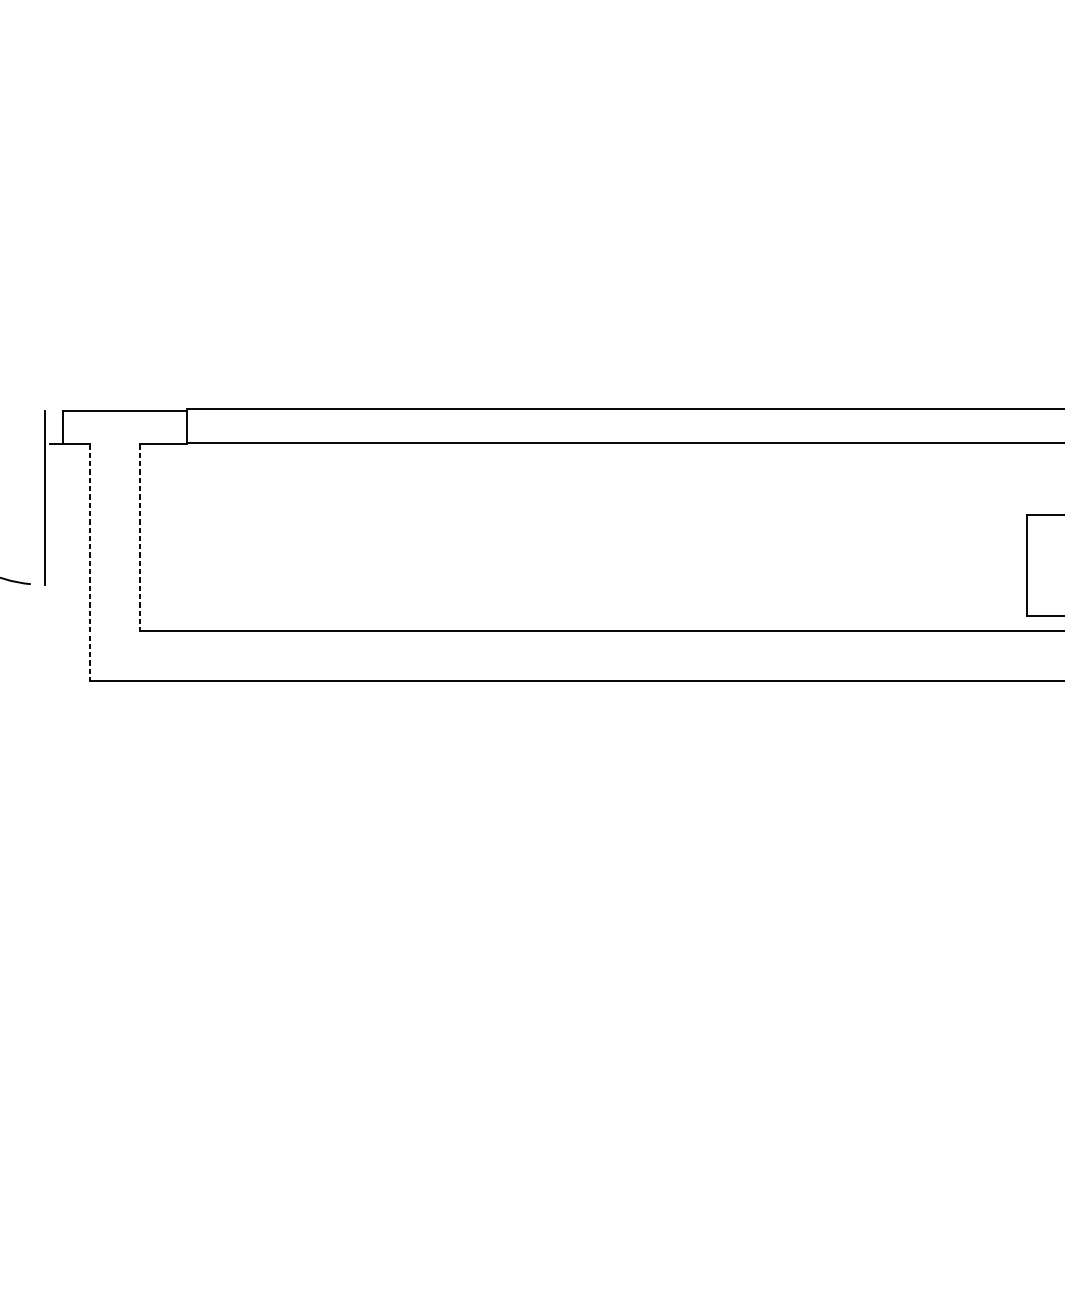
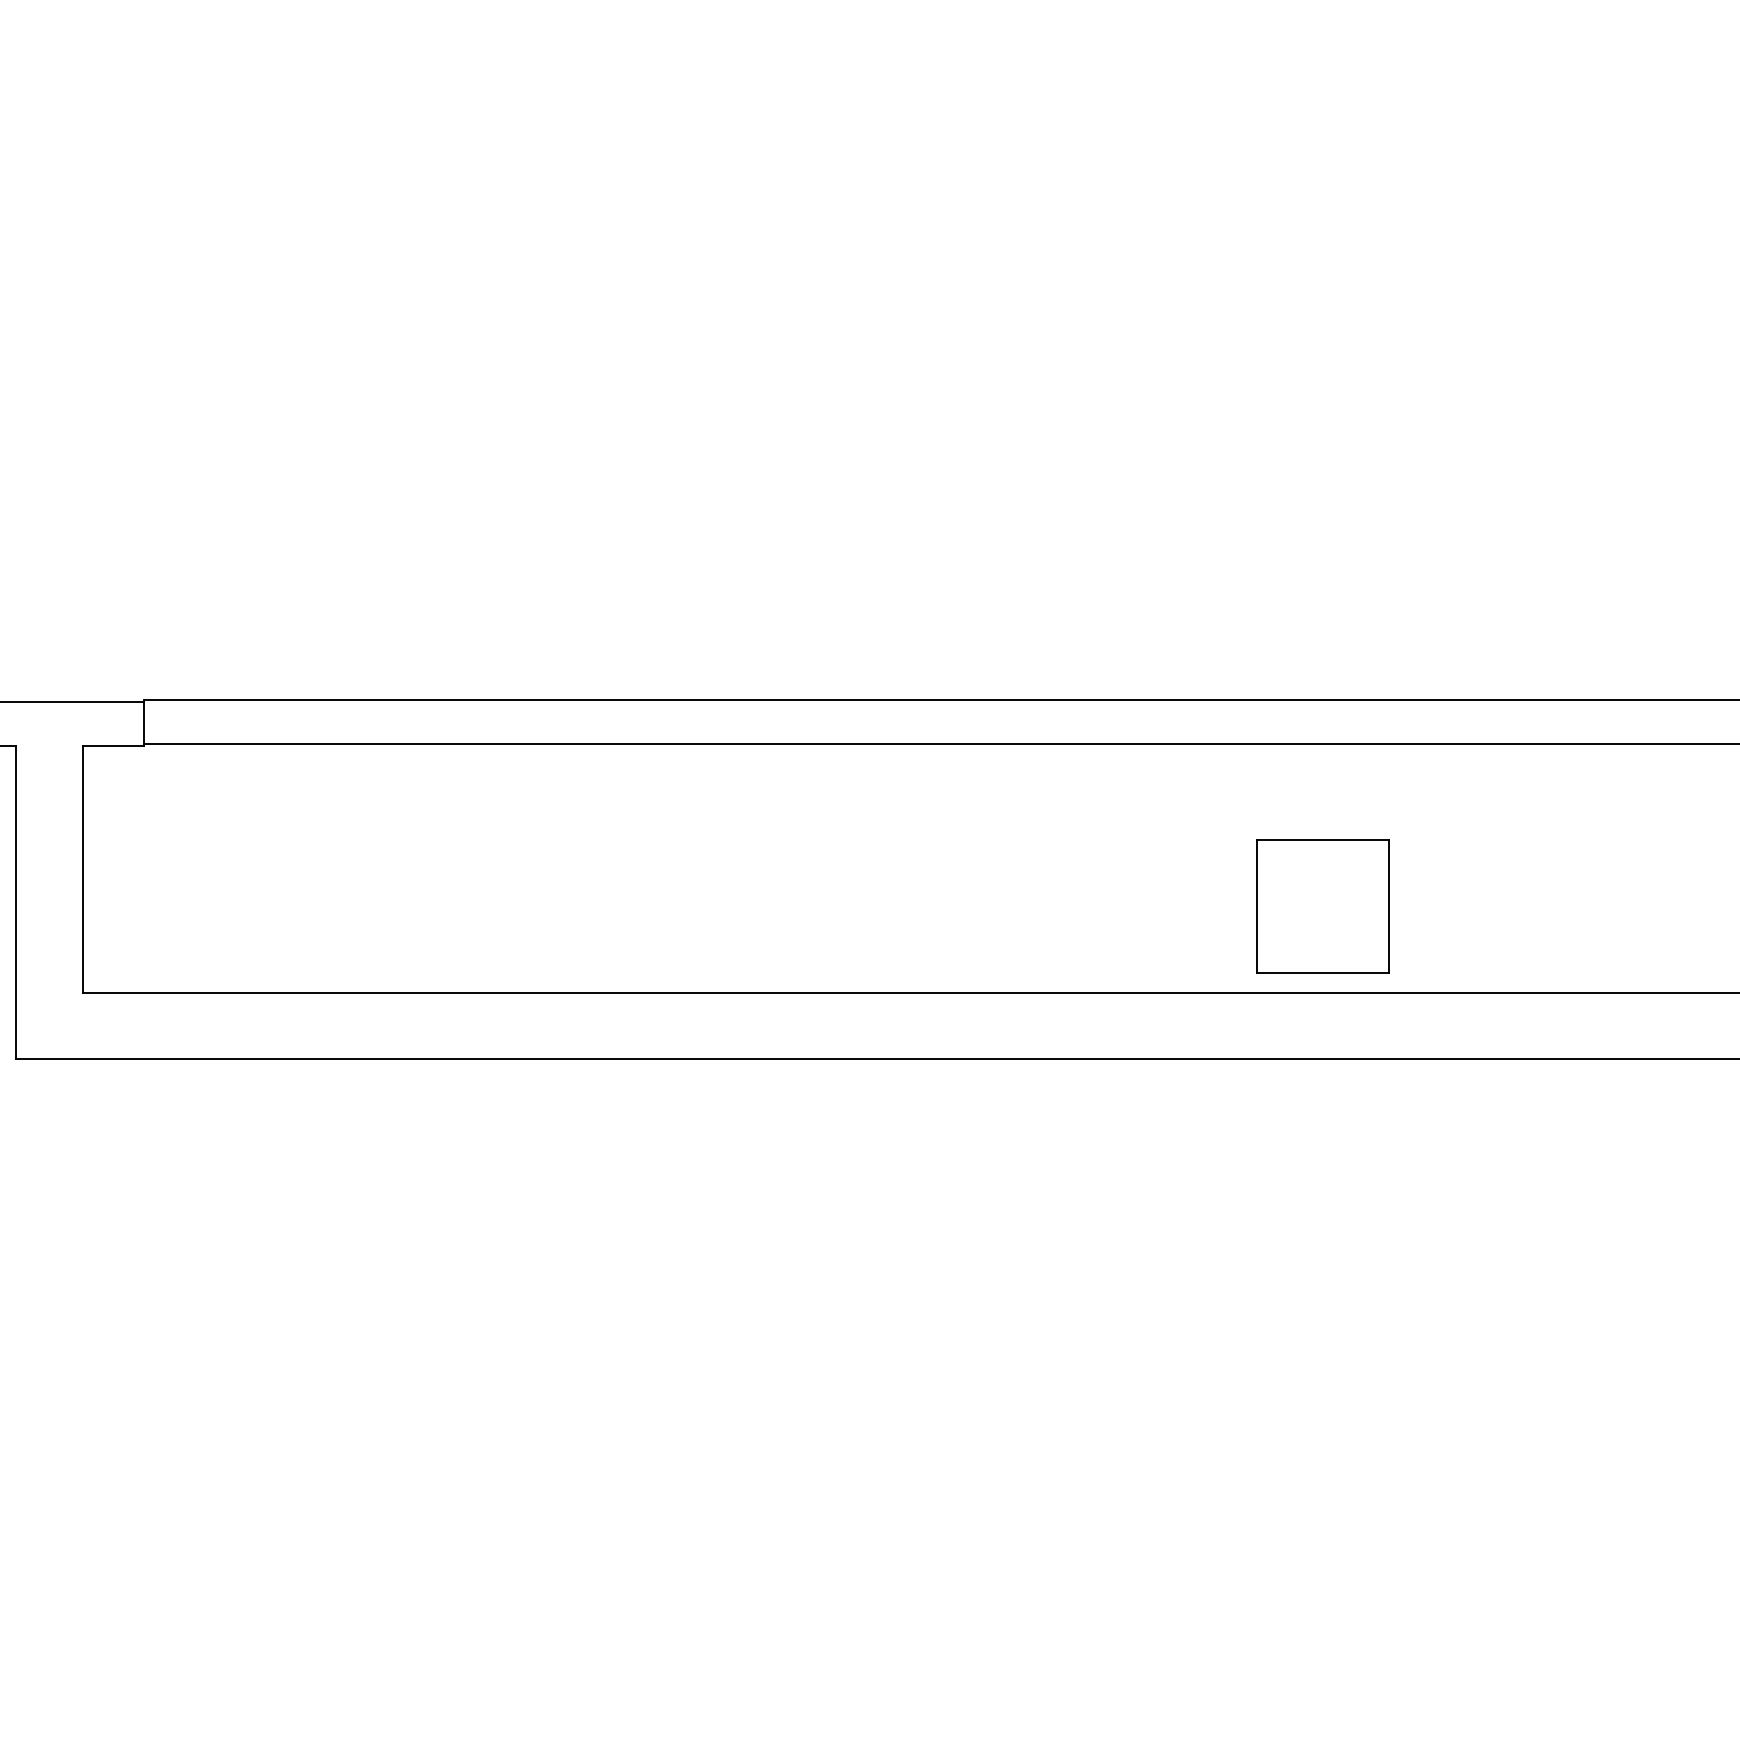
line: (140, 538) -> (82, 870), dashed -> solid
line: (90, 563) -> (16, 903), dashed -> solid

